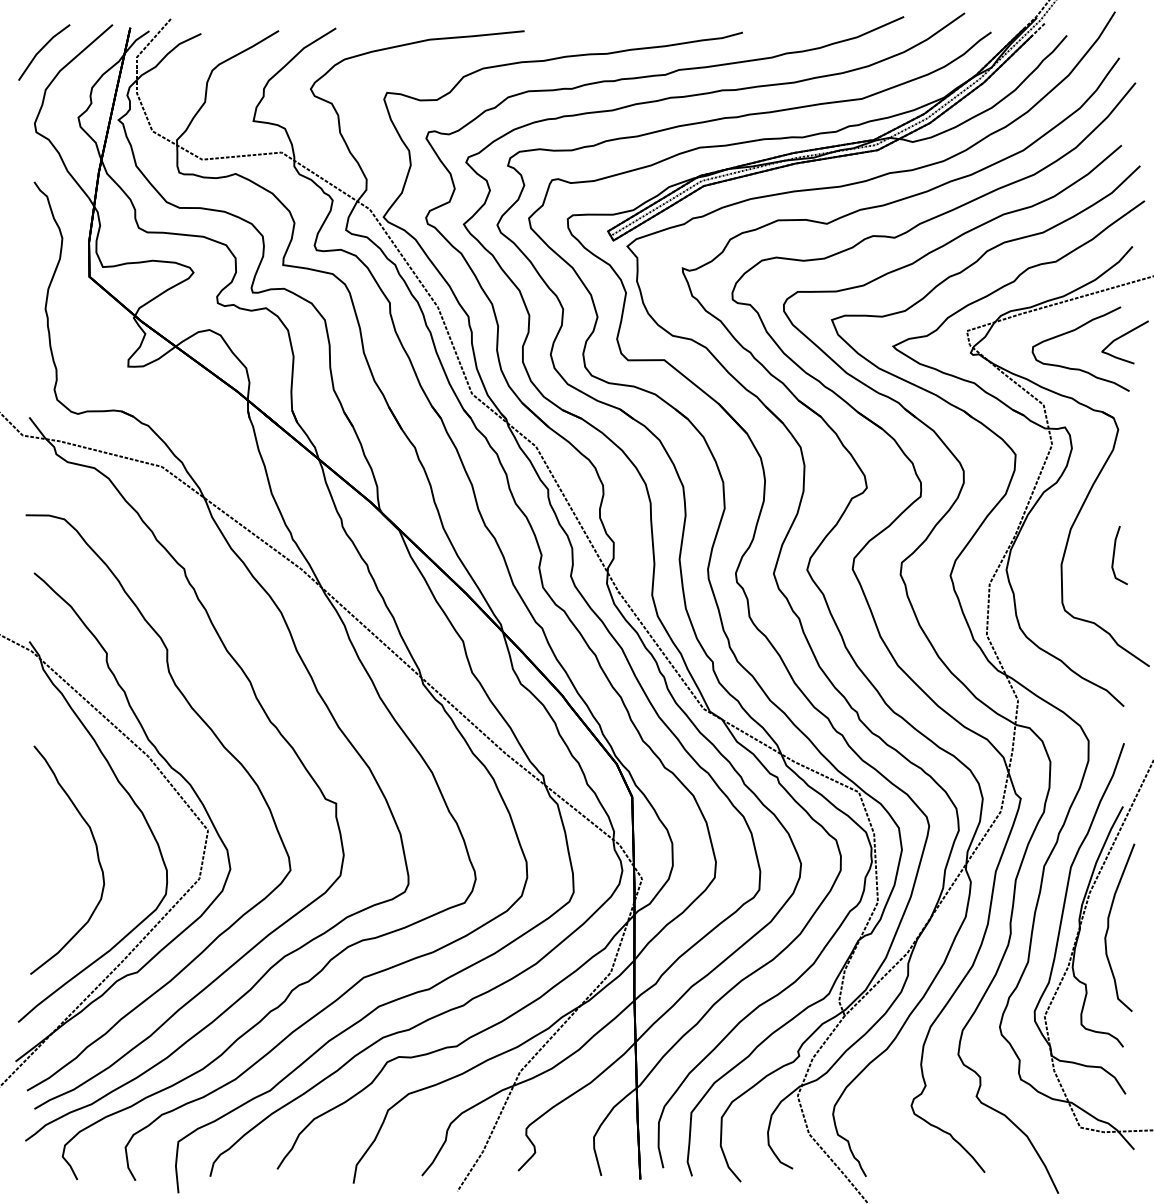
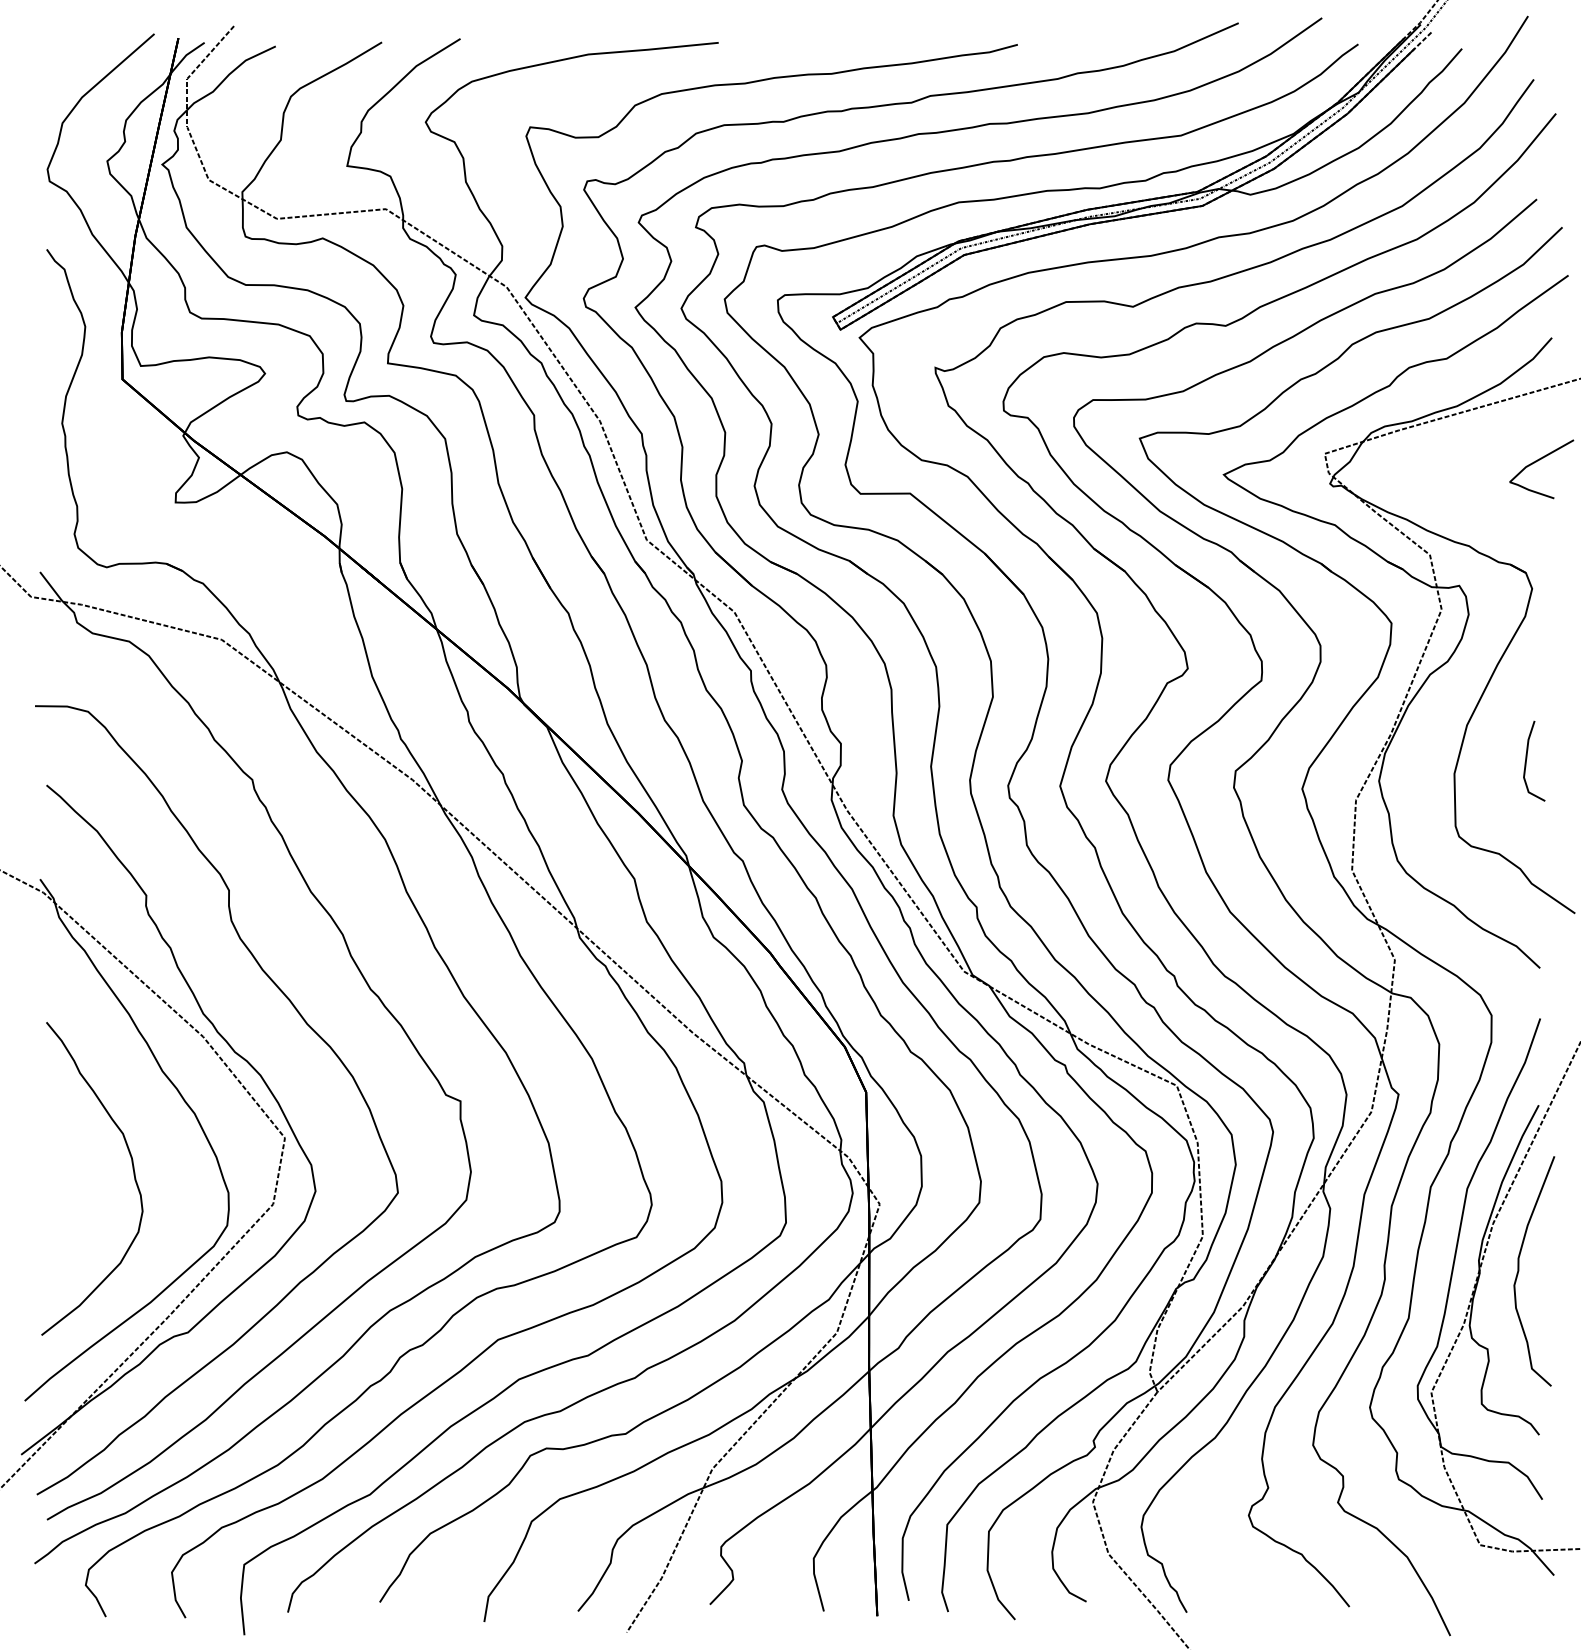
line: (42, 49) -> (58, 67), removed
part: (1074, 331) -> (1472, 454), removed

